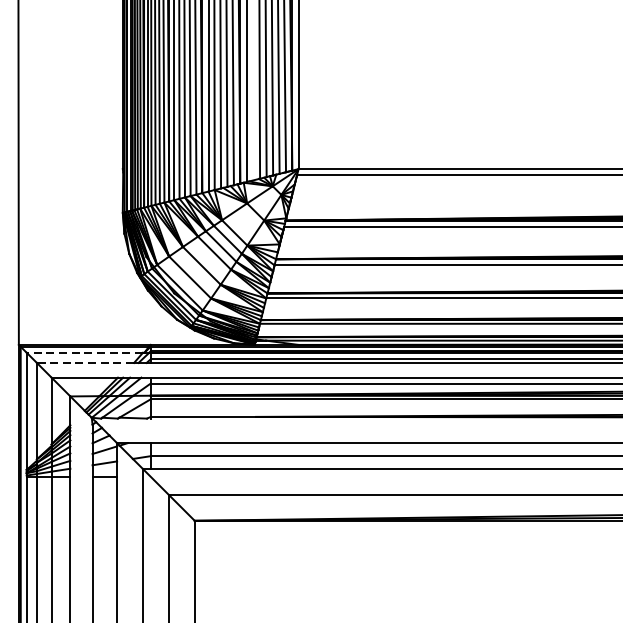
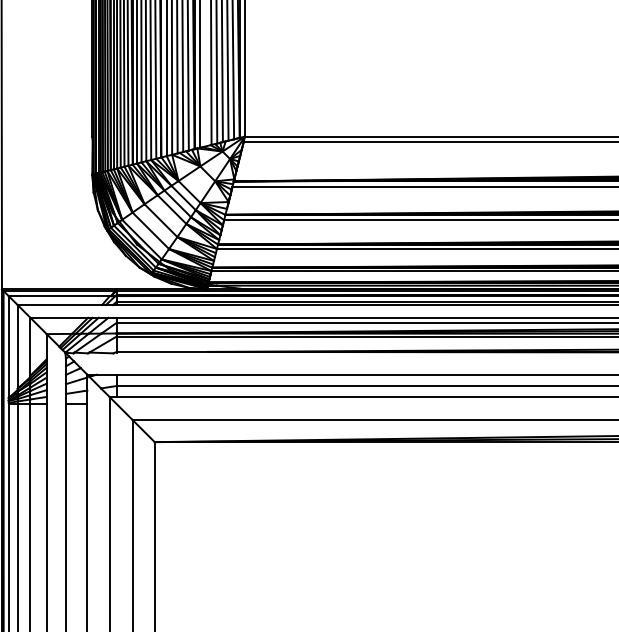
line: (85, 353) -> (59, 296), dashed -> solid
line: (85, 363) -> (59, 305), dashed -> solid

